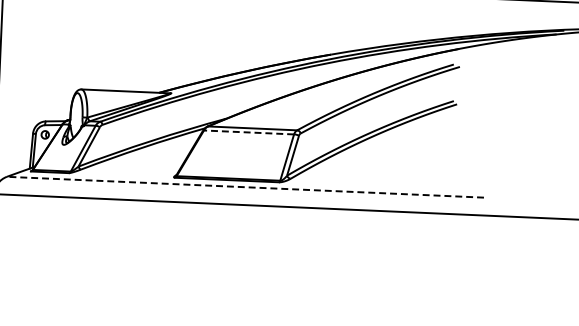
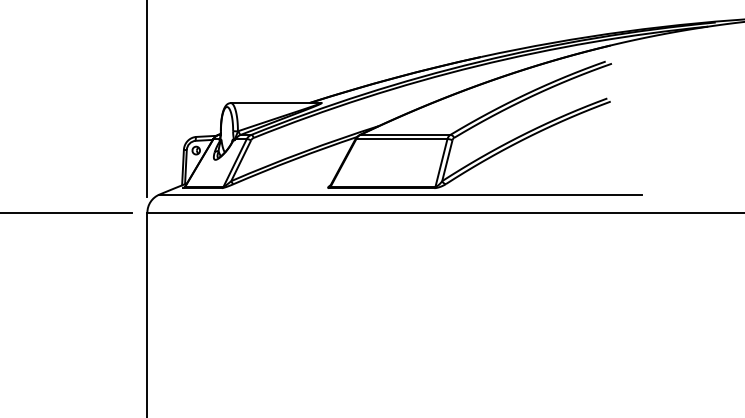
line: (248, 132) -> (401, 139), dashed -> solid
line: (245, 187) -> (400, 194), dashed -> solid

